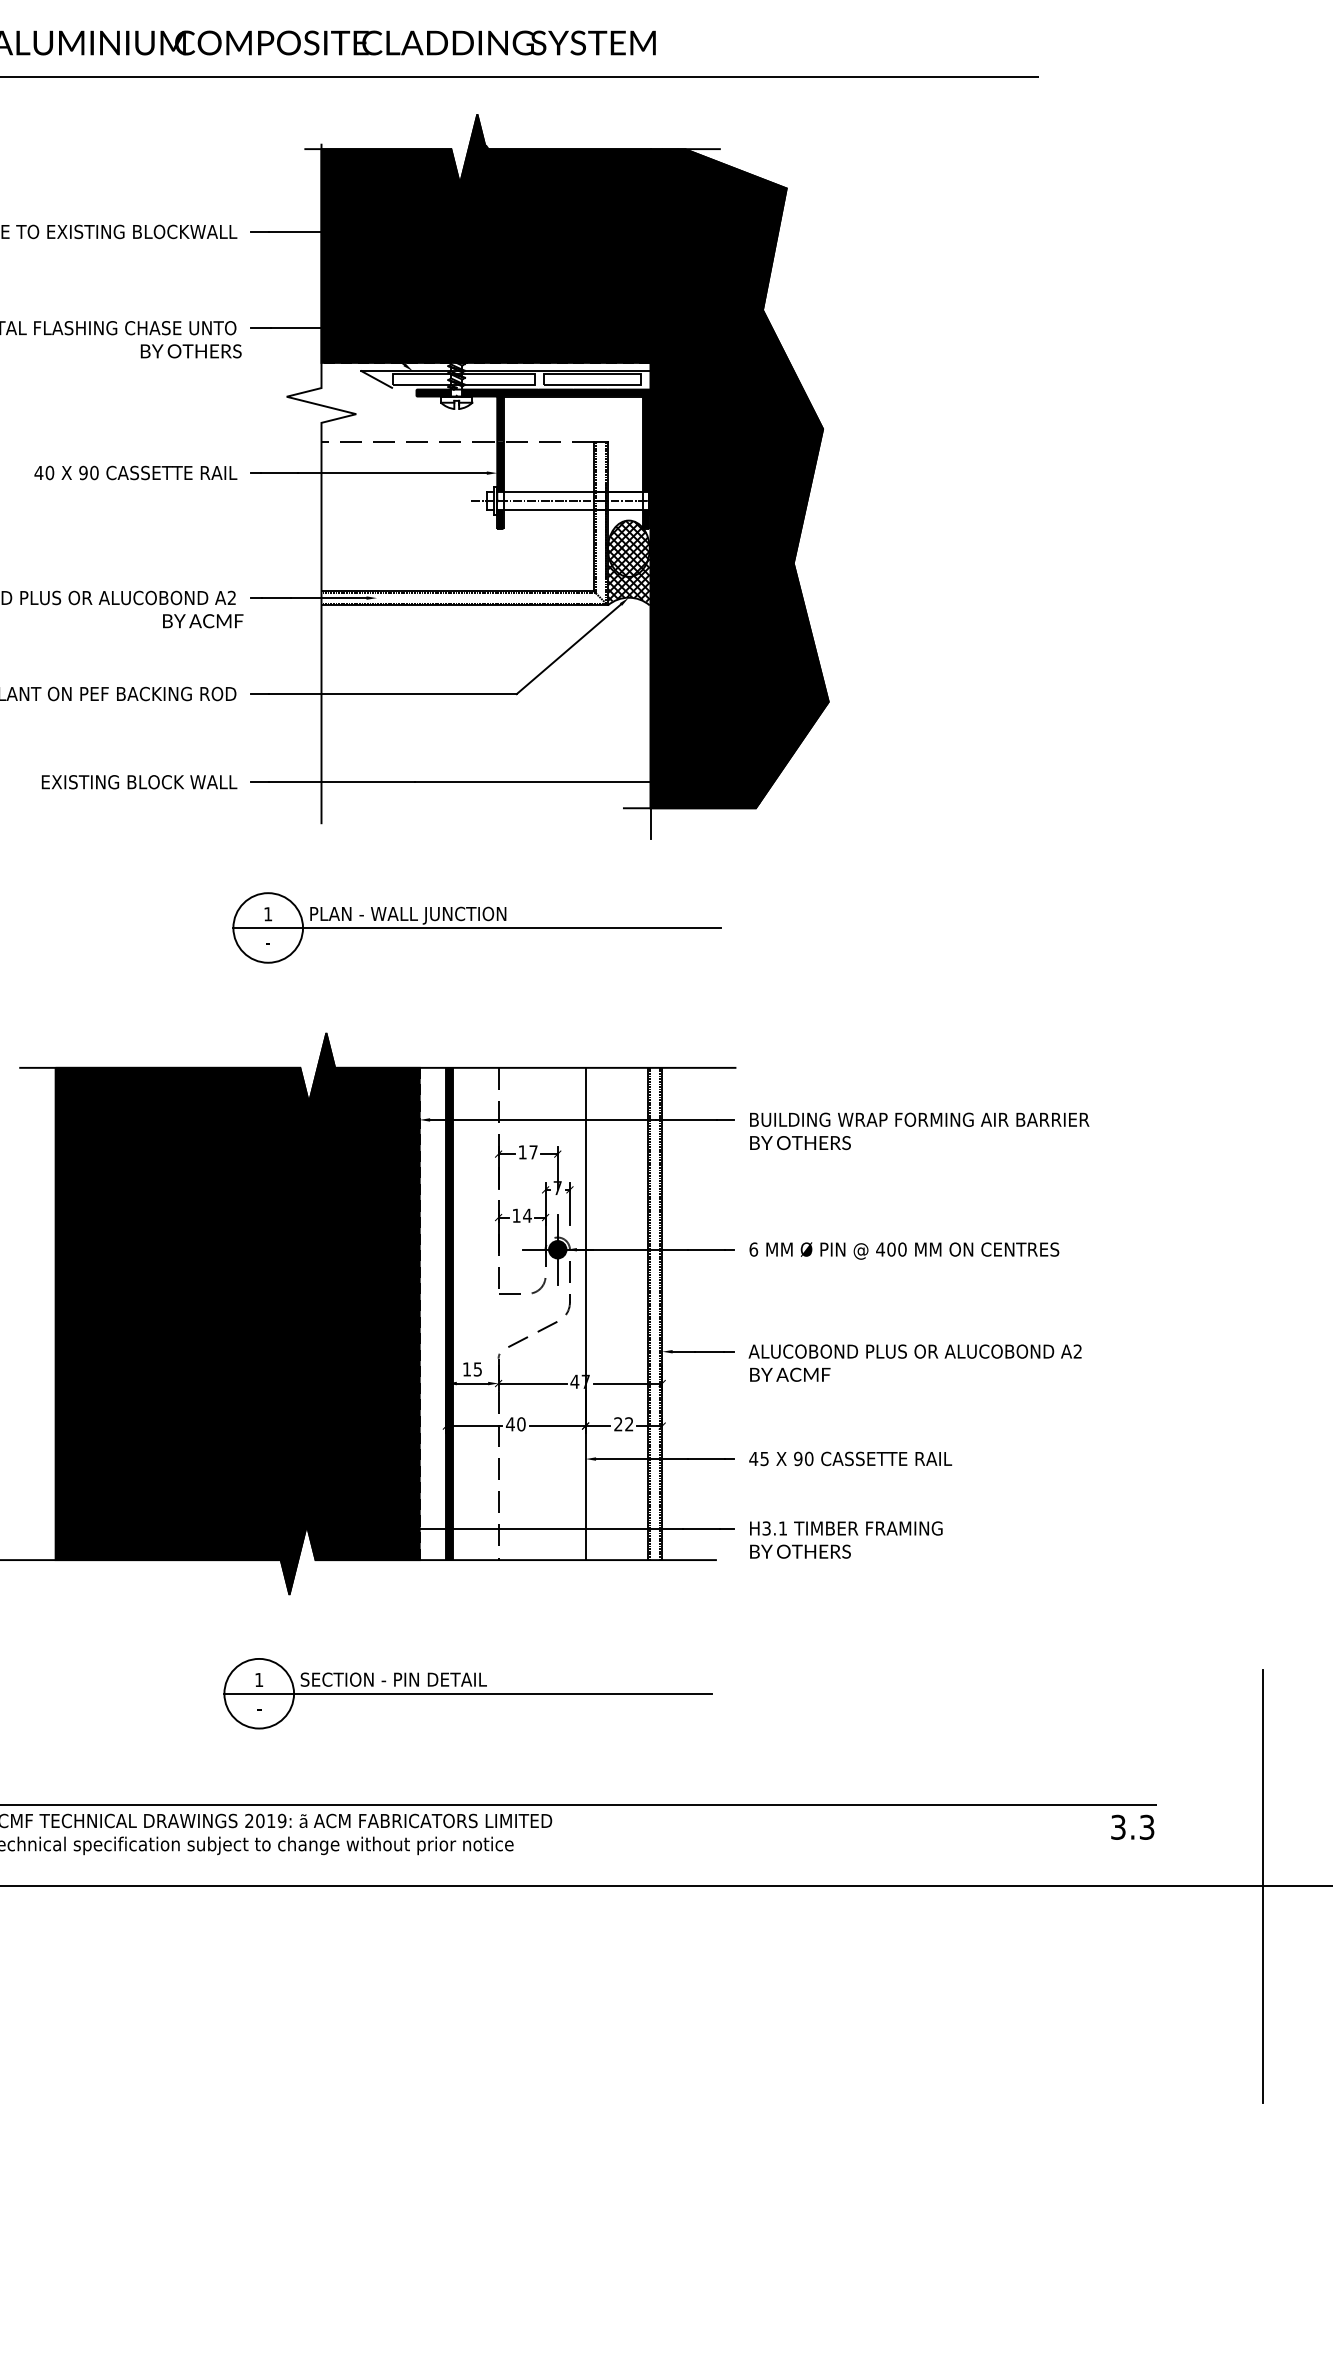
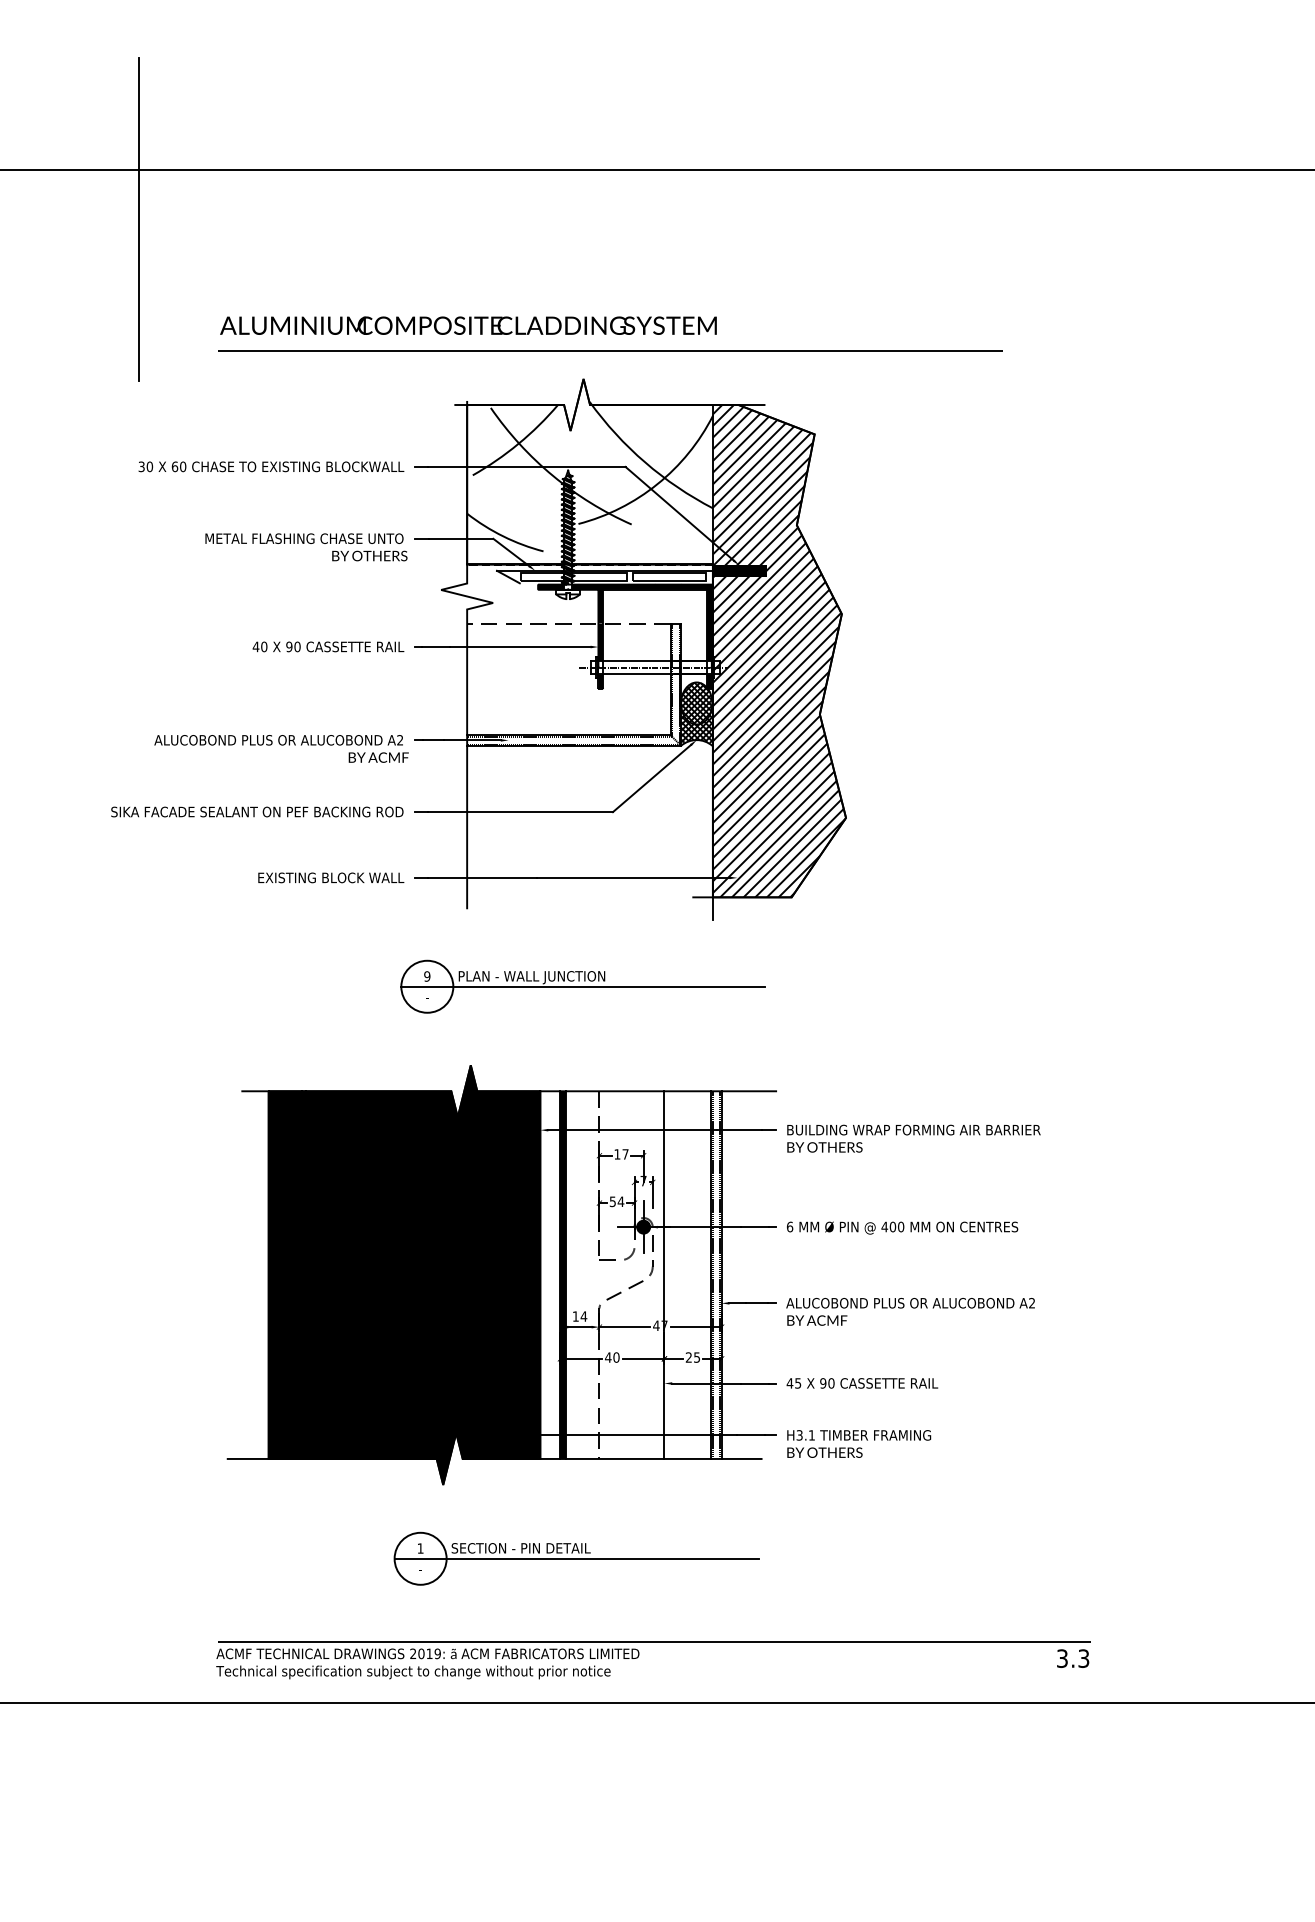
fill: (574, 461) -> (656, 638), removed
text: (268, 914) -> (427, 976), 1 -> 9
text: (516, 1215) -> (612, 1201), 14 -> 54
text: (477, 1369) -> (583, 1316), 15 -> 14
text: (628, 1424) -> (696, 1357), 22 -> 25
line: (1263, 1886) -> (1170, 1702), removed

